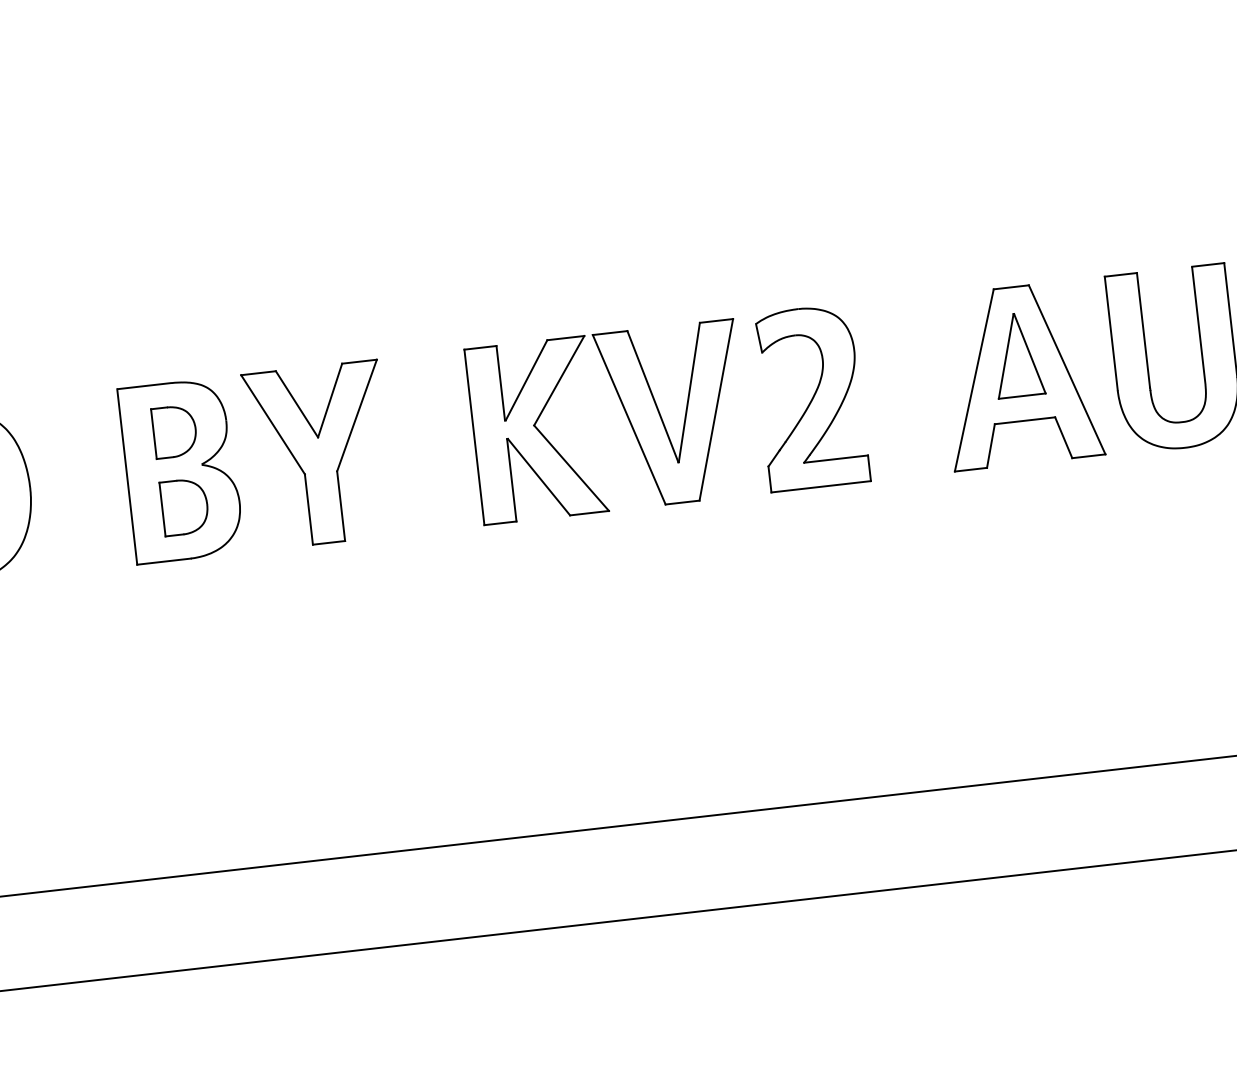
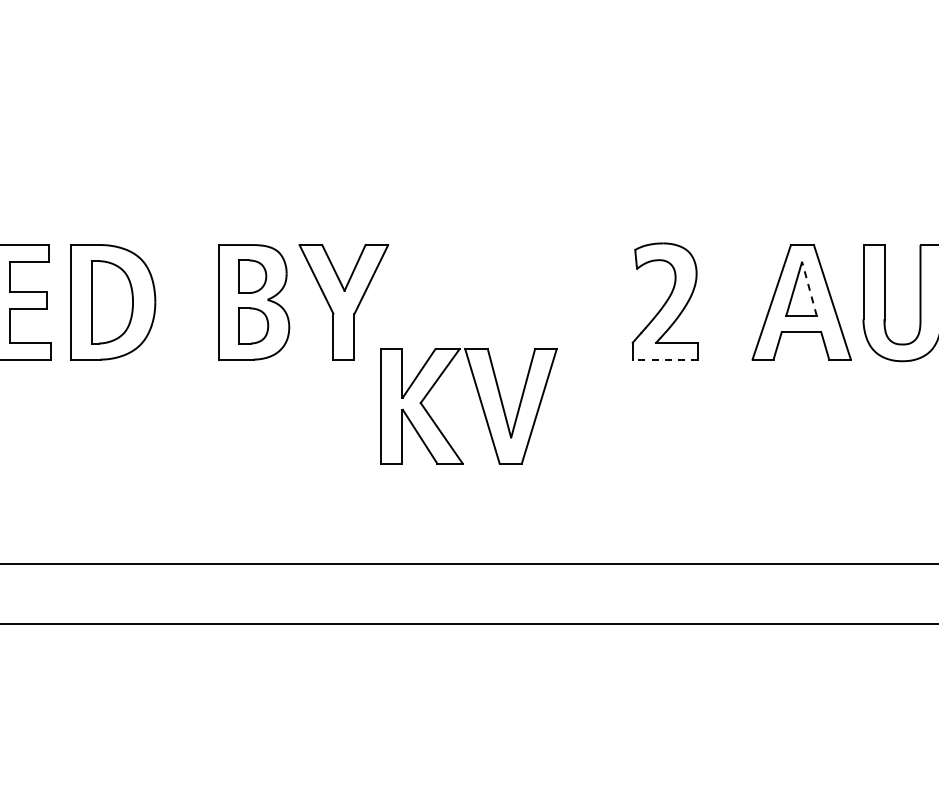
line: (1029, 354) -> (809, 289), solid -> dashed
part: (625, 415) -> (480, 403), moved
line: (819, 486) -> (664, 359), solid -> dashed

